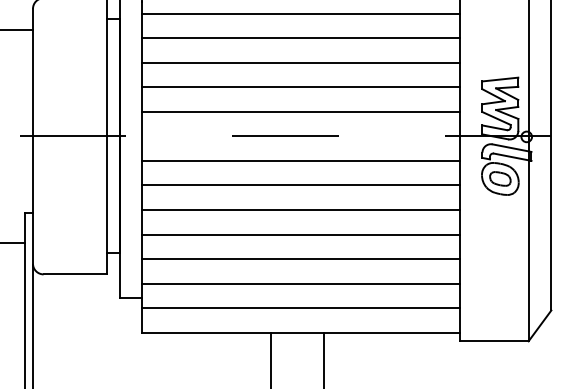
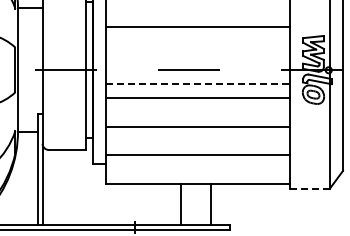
line: (300, 38) -> (197, 13), removed
line: (300, 87) -> (197, 41), removed
line: (300, 111) -> (197, 55), removed
line: (301, 161) -> (198, 84), solid -> dashed
line: (300, 209) -> (197, 112), removed
line: (300, 259) -> (197, 141), removed
line: (300, 308) -> (197, 169), removed
line: (495, 340) -> (310, 188), solid -> dashed

